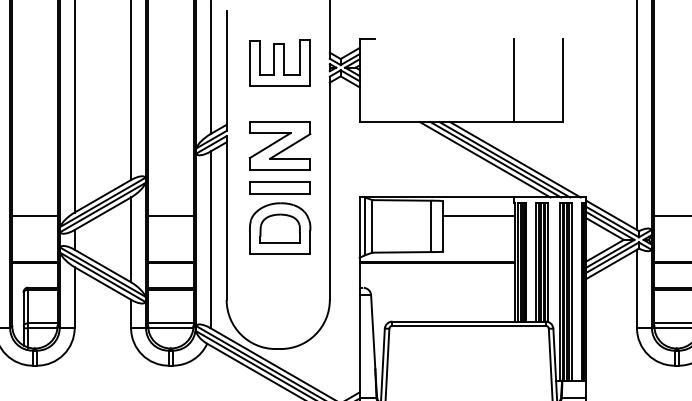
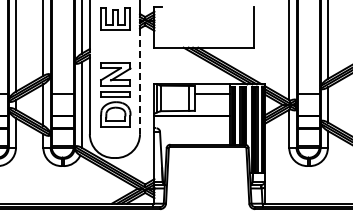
line: (514, 80) -> (229, 27), removed
part: (279, 187) -> (115, 94), moved
line: (328, 191) -> (139, 81), solid -> dashed

